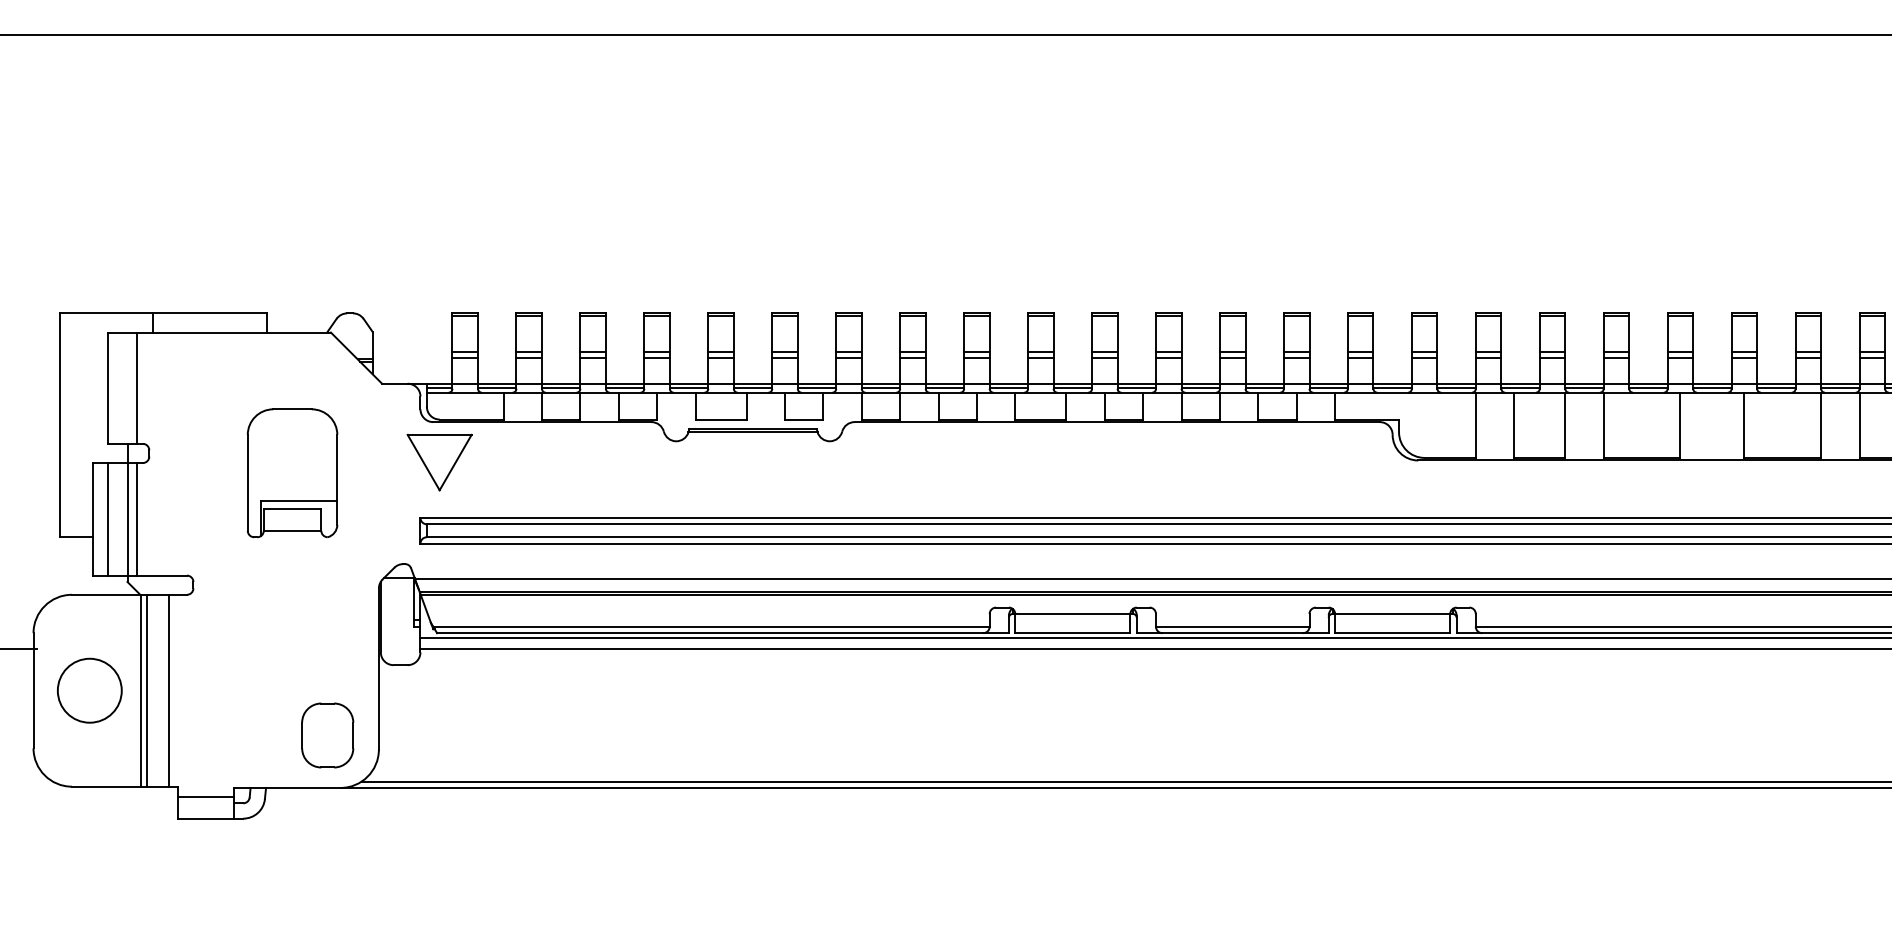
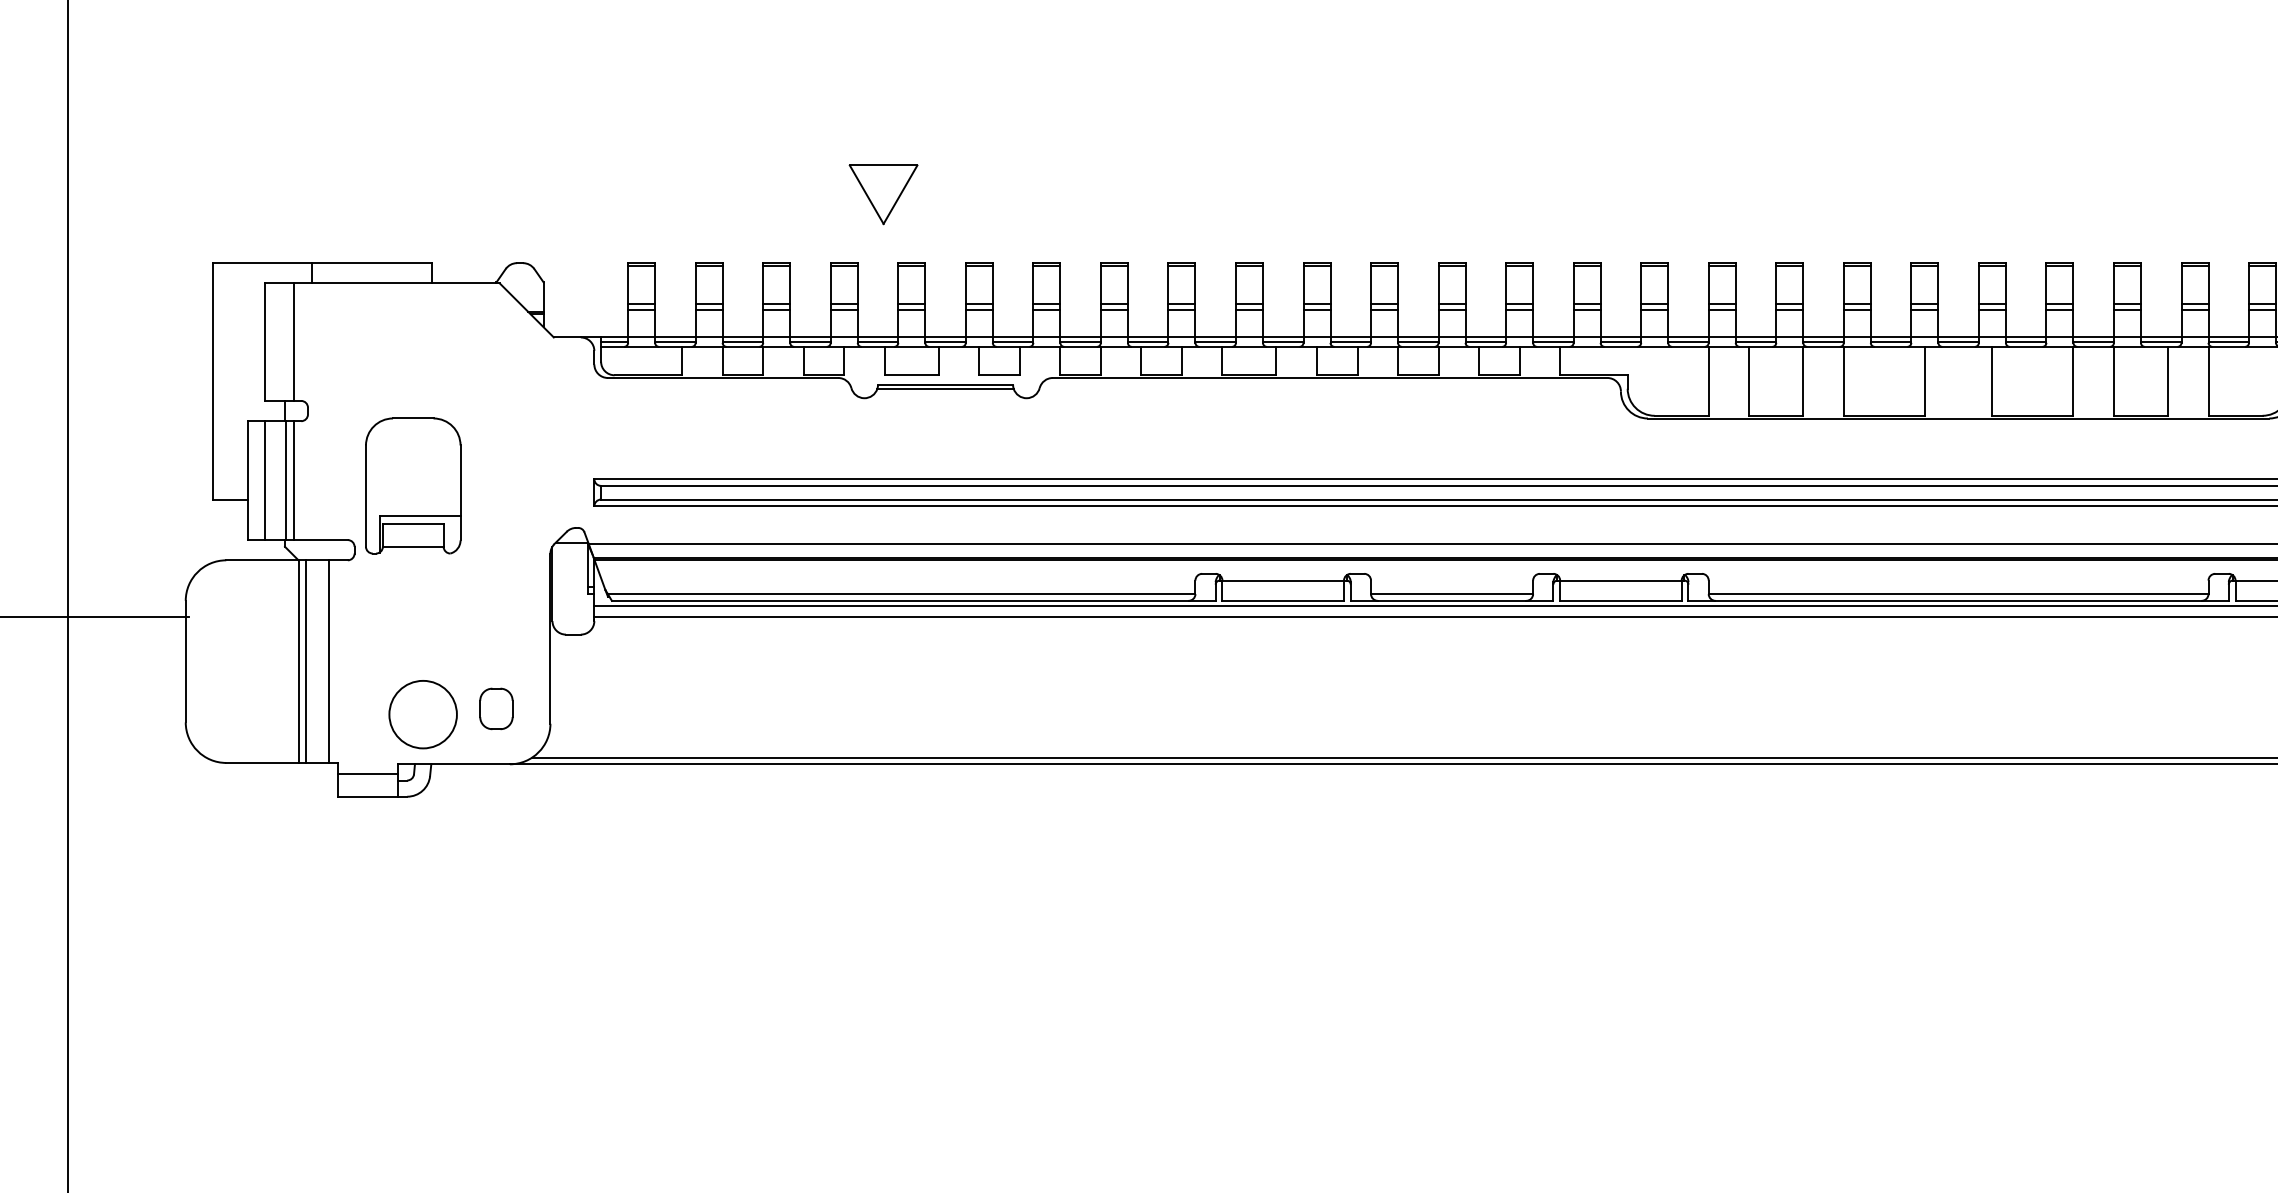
part: (439, 462) -> (883, 194), moved
part: (292, 472) -> (413, 485), moved
circle: (89, 690) -> (422, 714), moved
part: (327, 735) -> (496, 708), size x0.6

